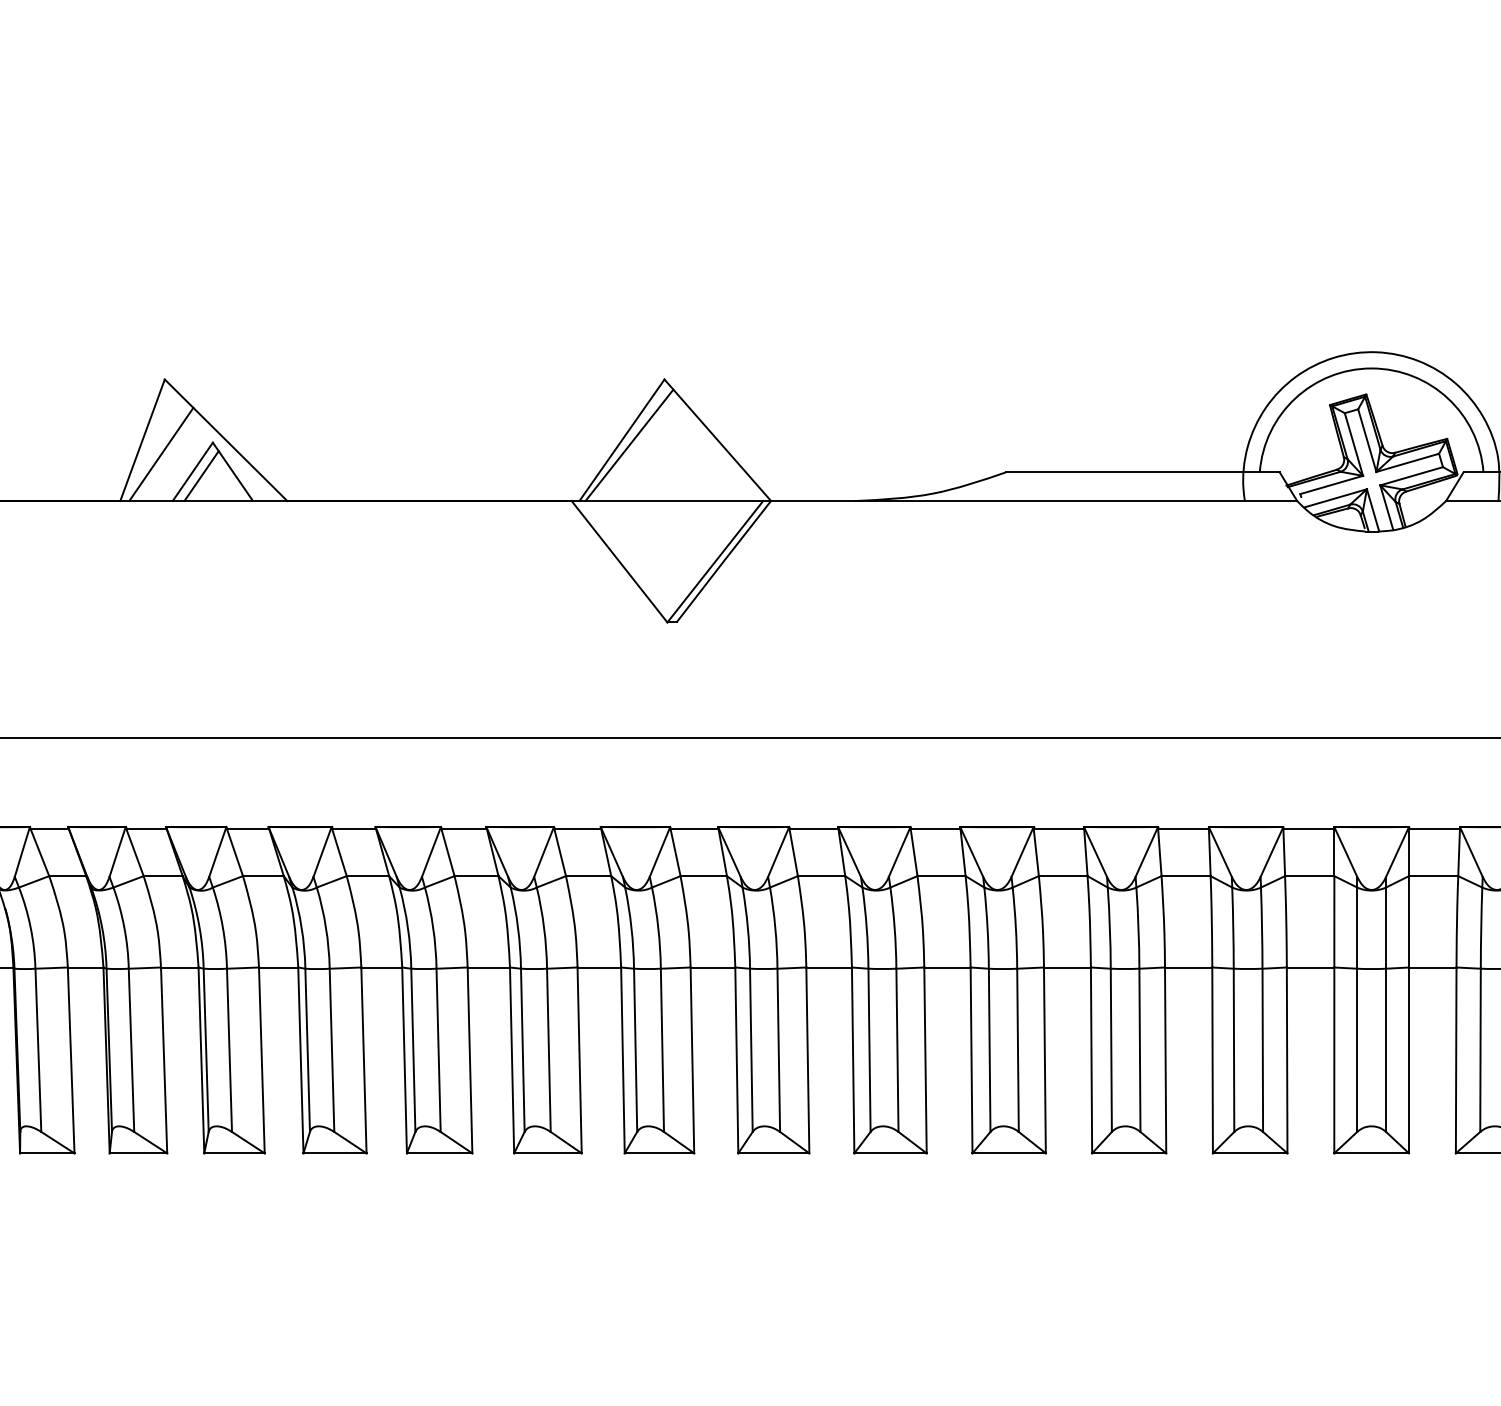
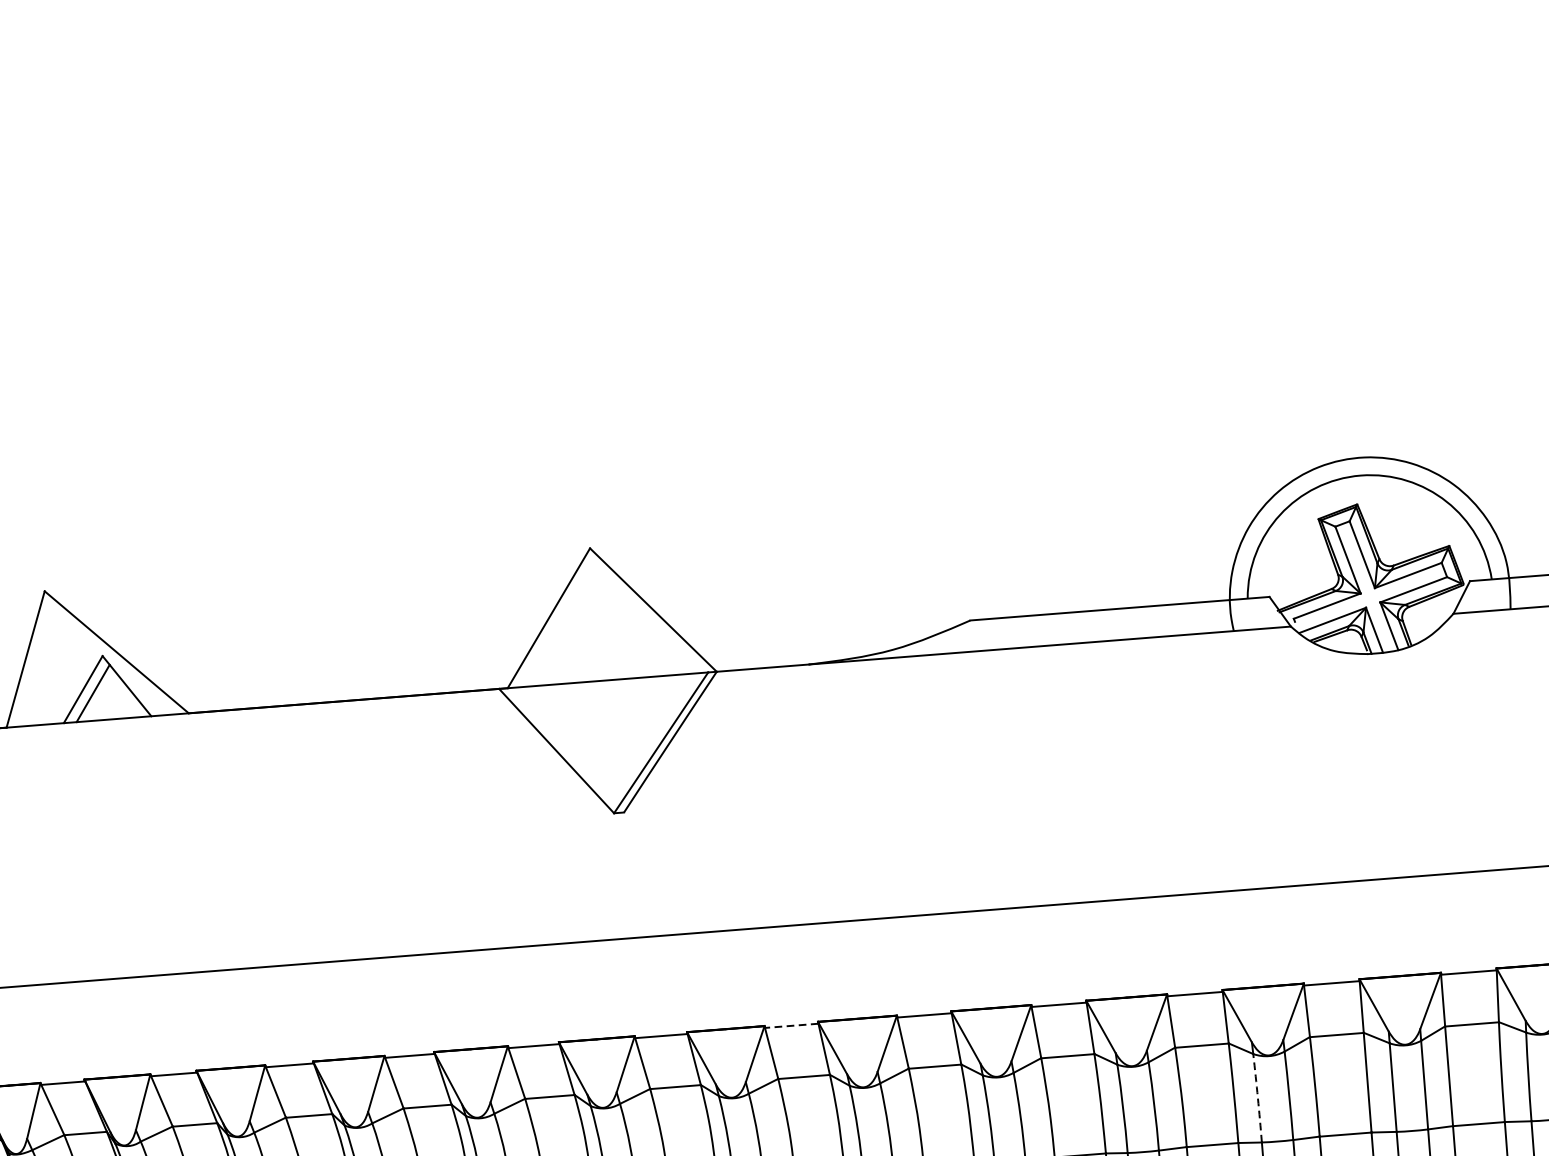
line: (629, 444) -> (557, 622), removed
line: (161, 453) -> (47, 672), removed
line: (813, 828) -> (791, 1025), solid -> dashed
arc: (1233, 928) -> (1258, 1098), solid -> dashed

